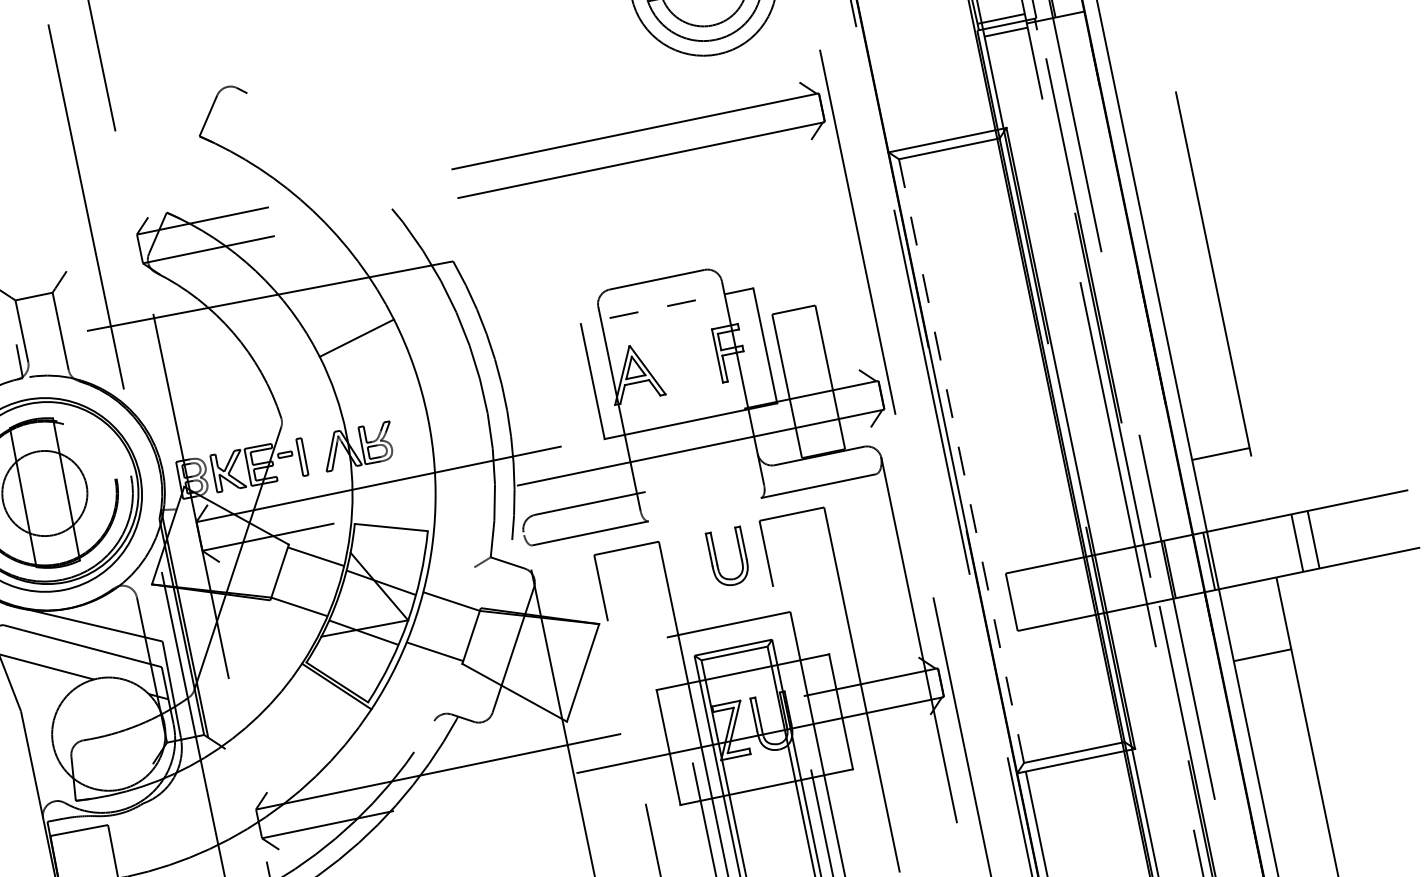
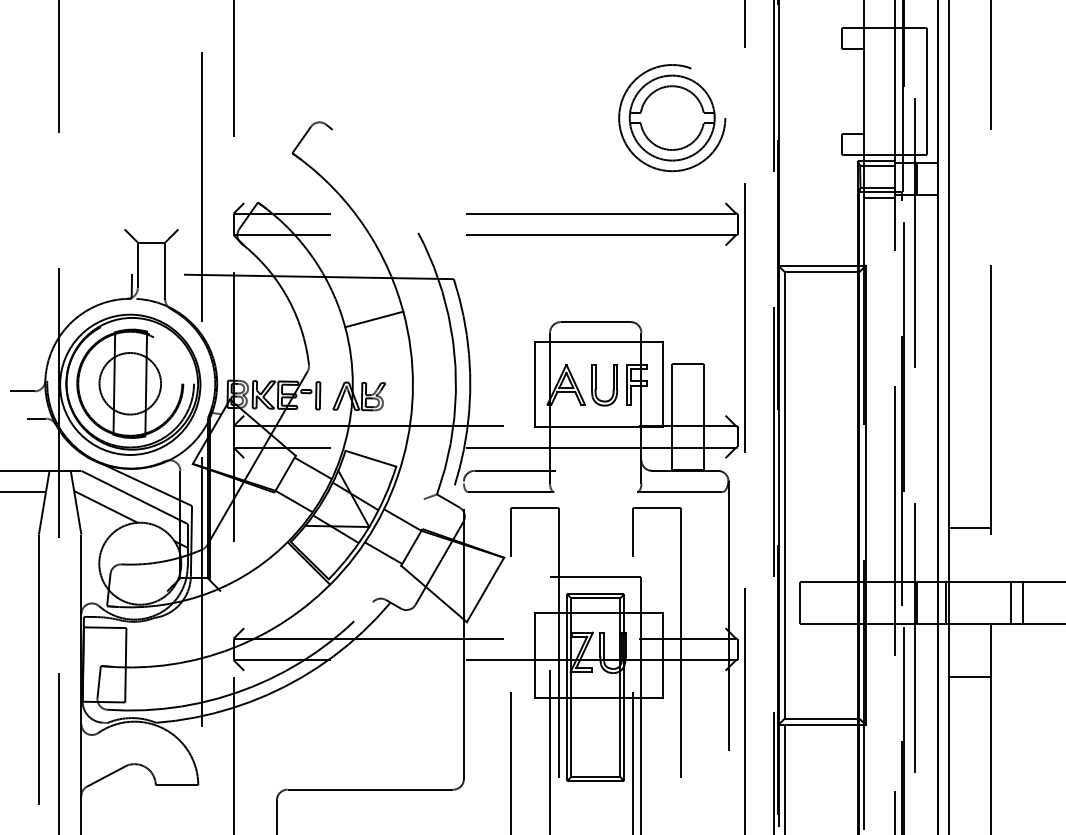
line: (666, 306) -> (598, 342), dashed -> solid
line: (961, 461) -> (784, 495), dashed -> solid
part: (717, 559) -> (596, 385), moved

